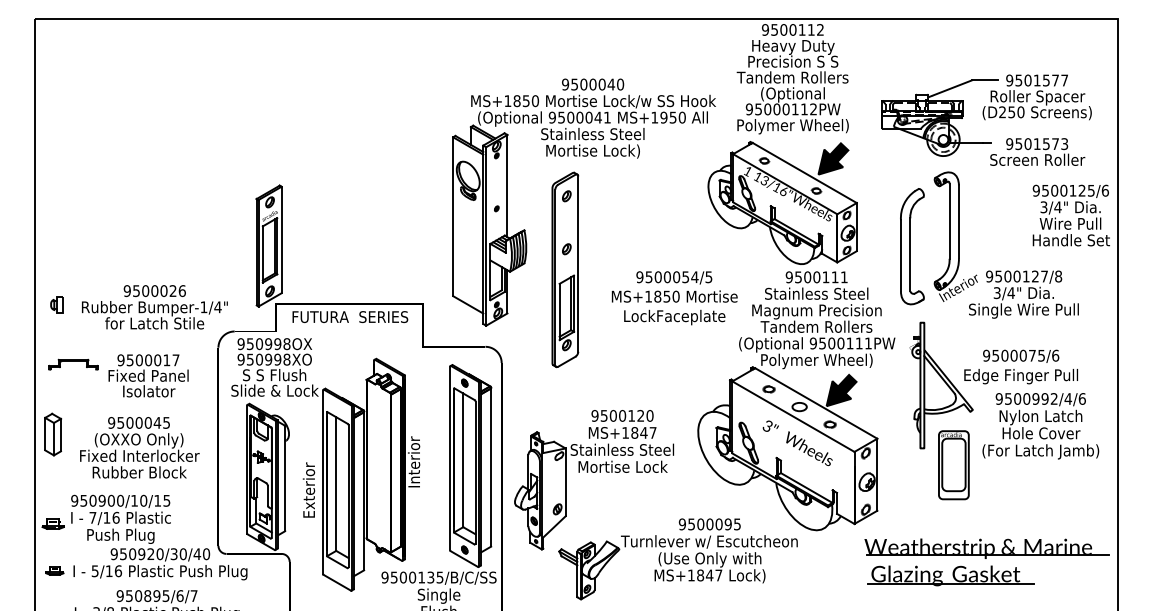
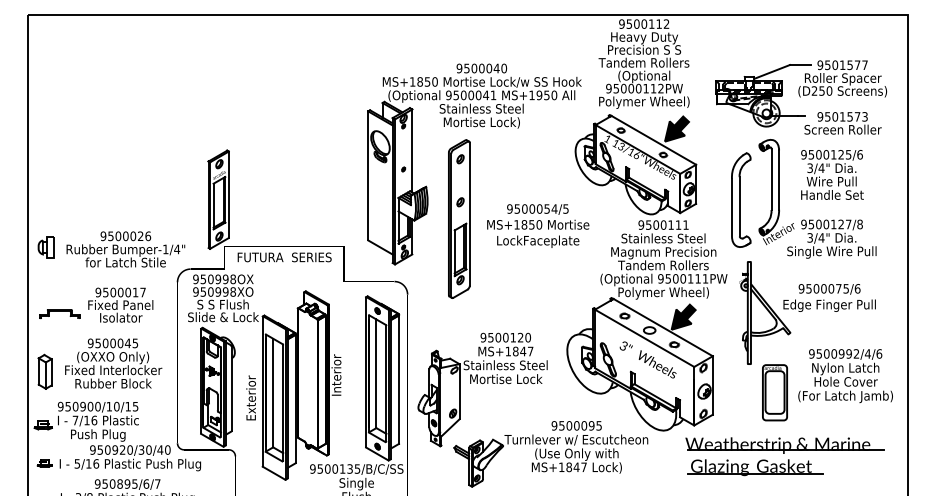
text: (1071, 215) -> (832, 174), moved
text: (675, 297) -> (538, 225), moved
part: (55, 304) -> (45, 247), size x1.67
part: (73, 363) -> (59, 313), moved
text: (1040, 425) -> (845, 375), moved
part: (52, 434) -> (44, 371), moved
part: (953, 464) -> (774, 392), moved
part: (986, 562) -> (784, 456), moved

